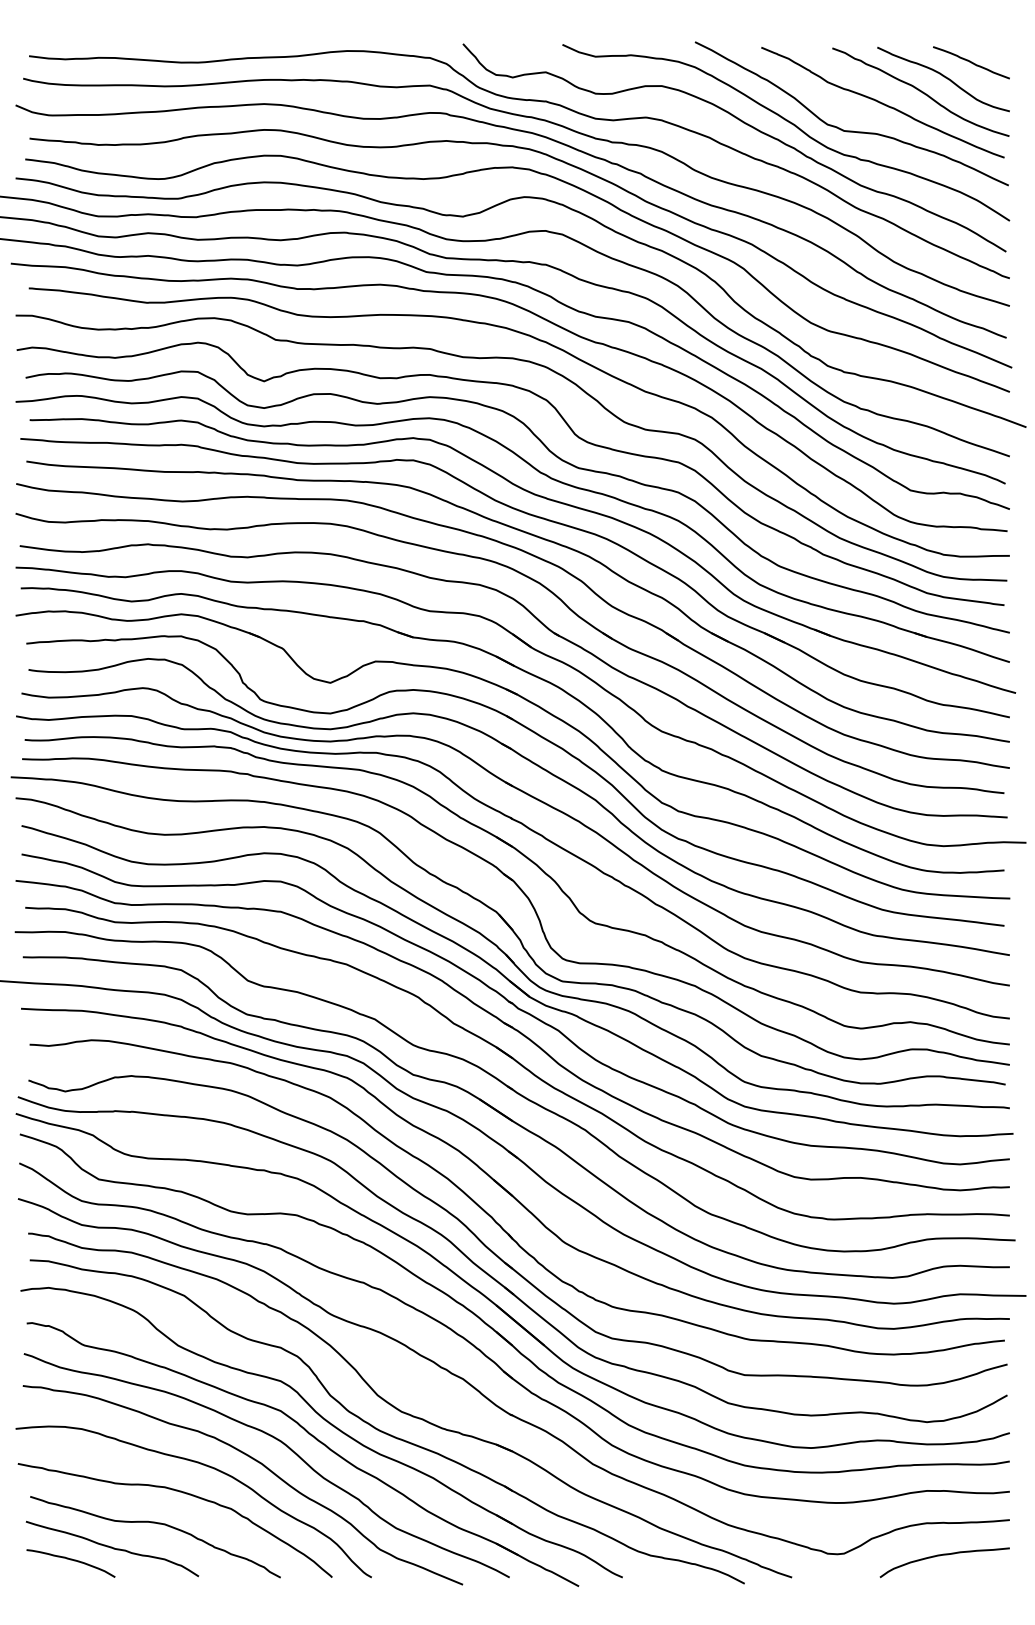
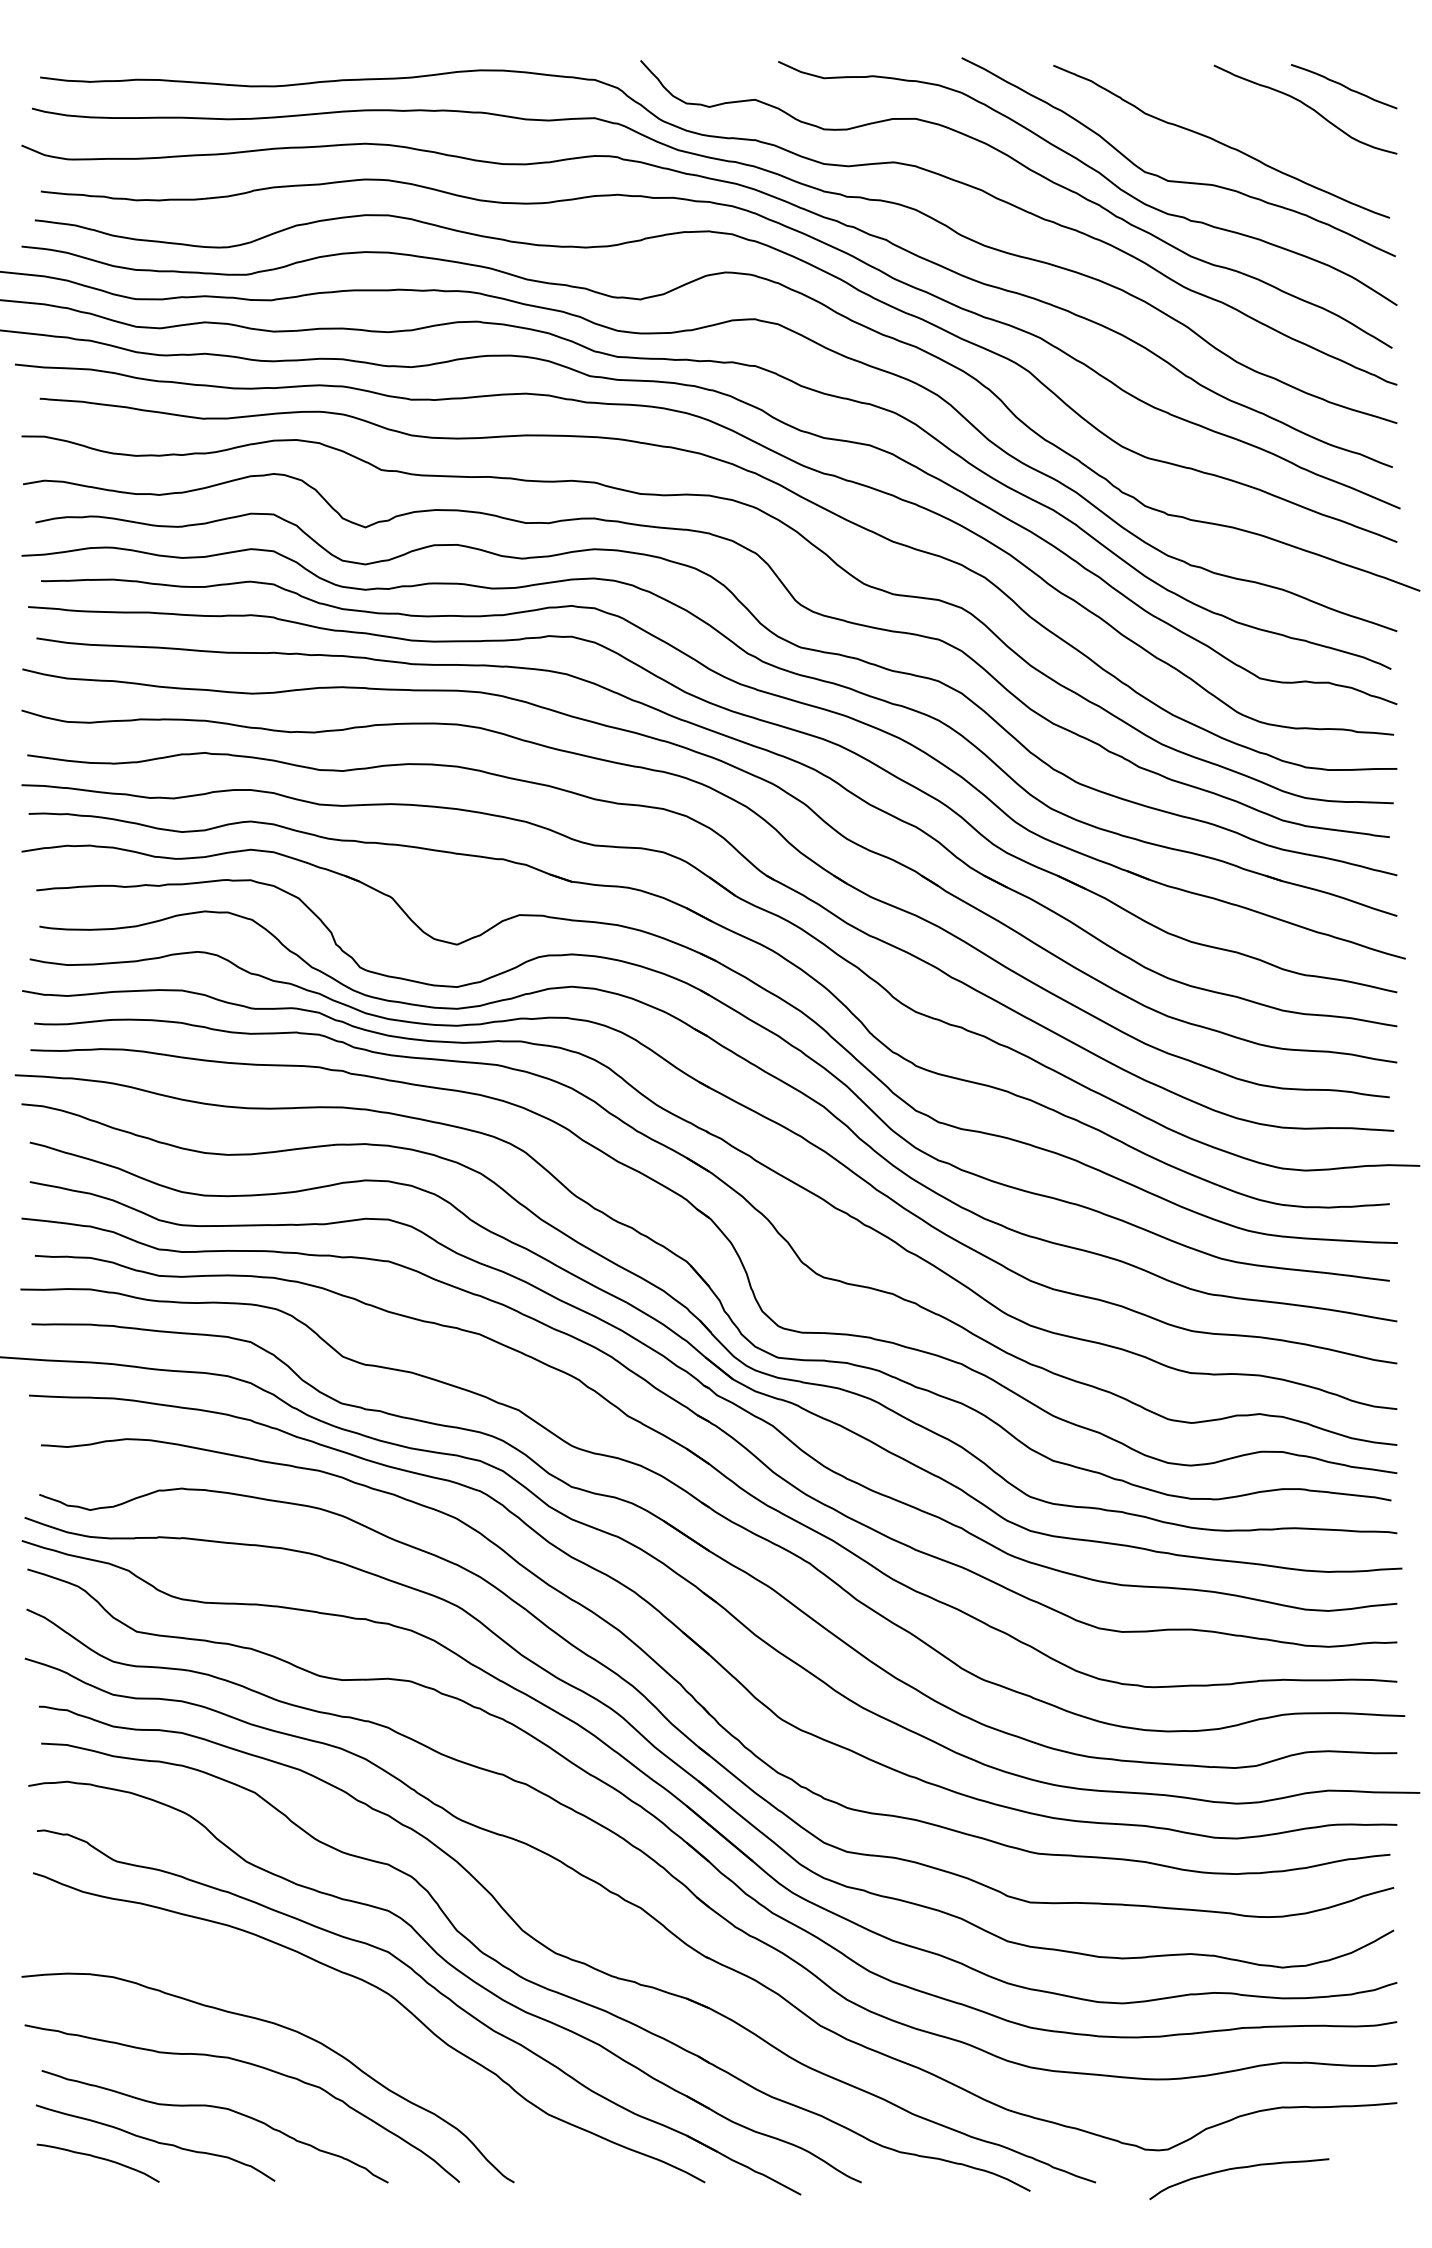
curve: (920, 91) -> (1273, 126), removed
curve: (255, 1461) -> (353, 2021), removed
curve: (942, 1555) -> (1236, 2169), moved

